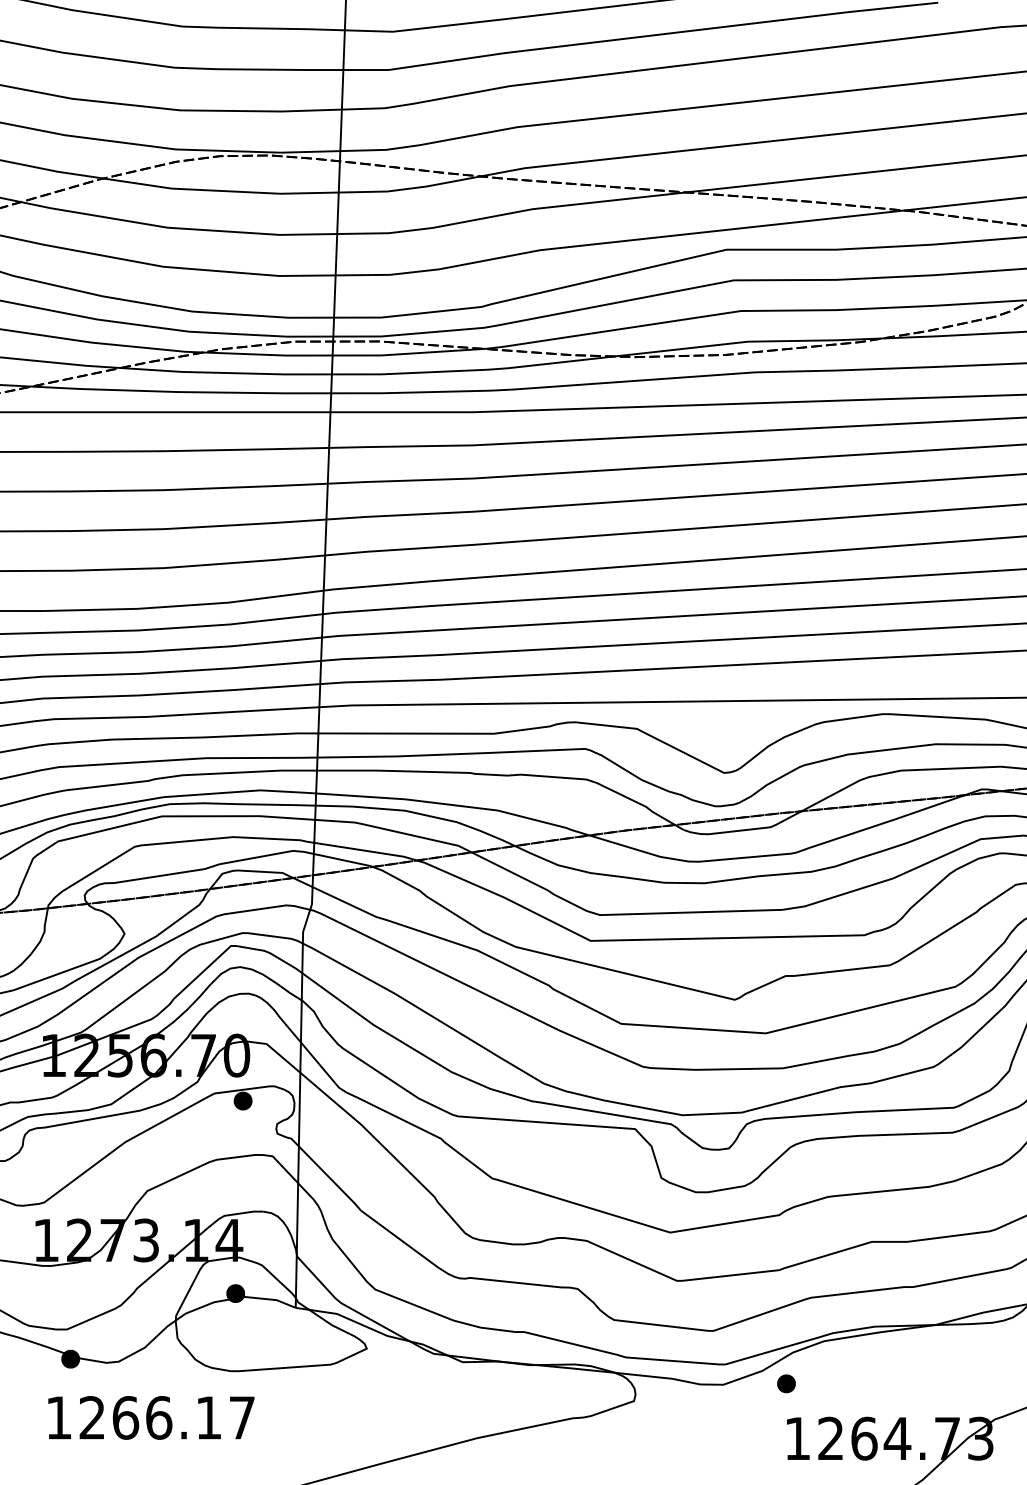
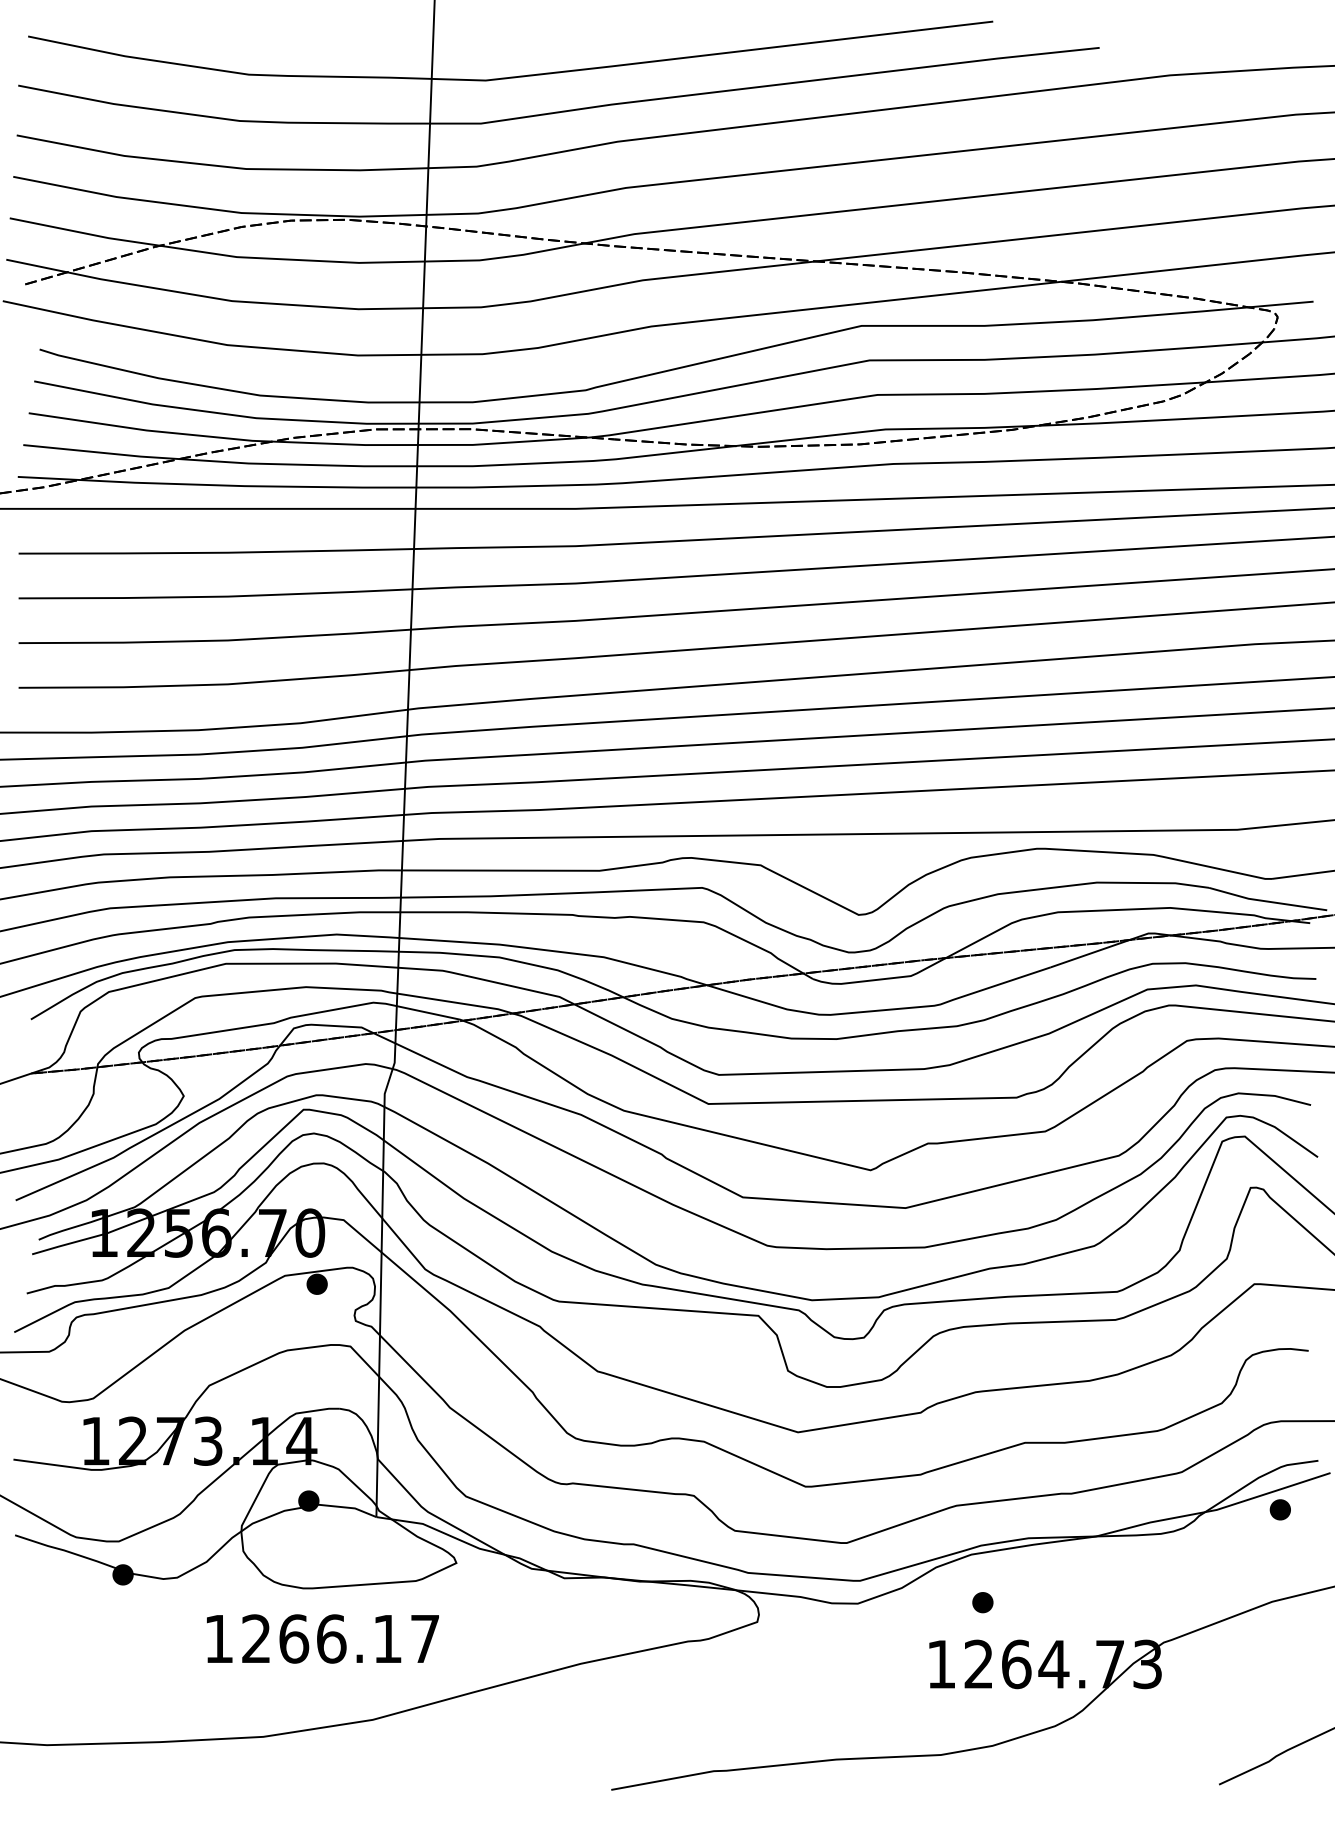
part: (786, 1383) -> (982, 1602), moved
text: (151, 1417) -> (322, 1638), moved

